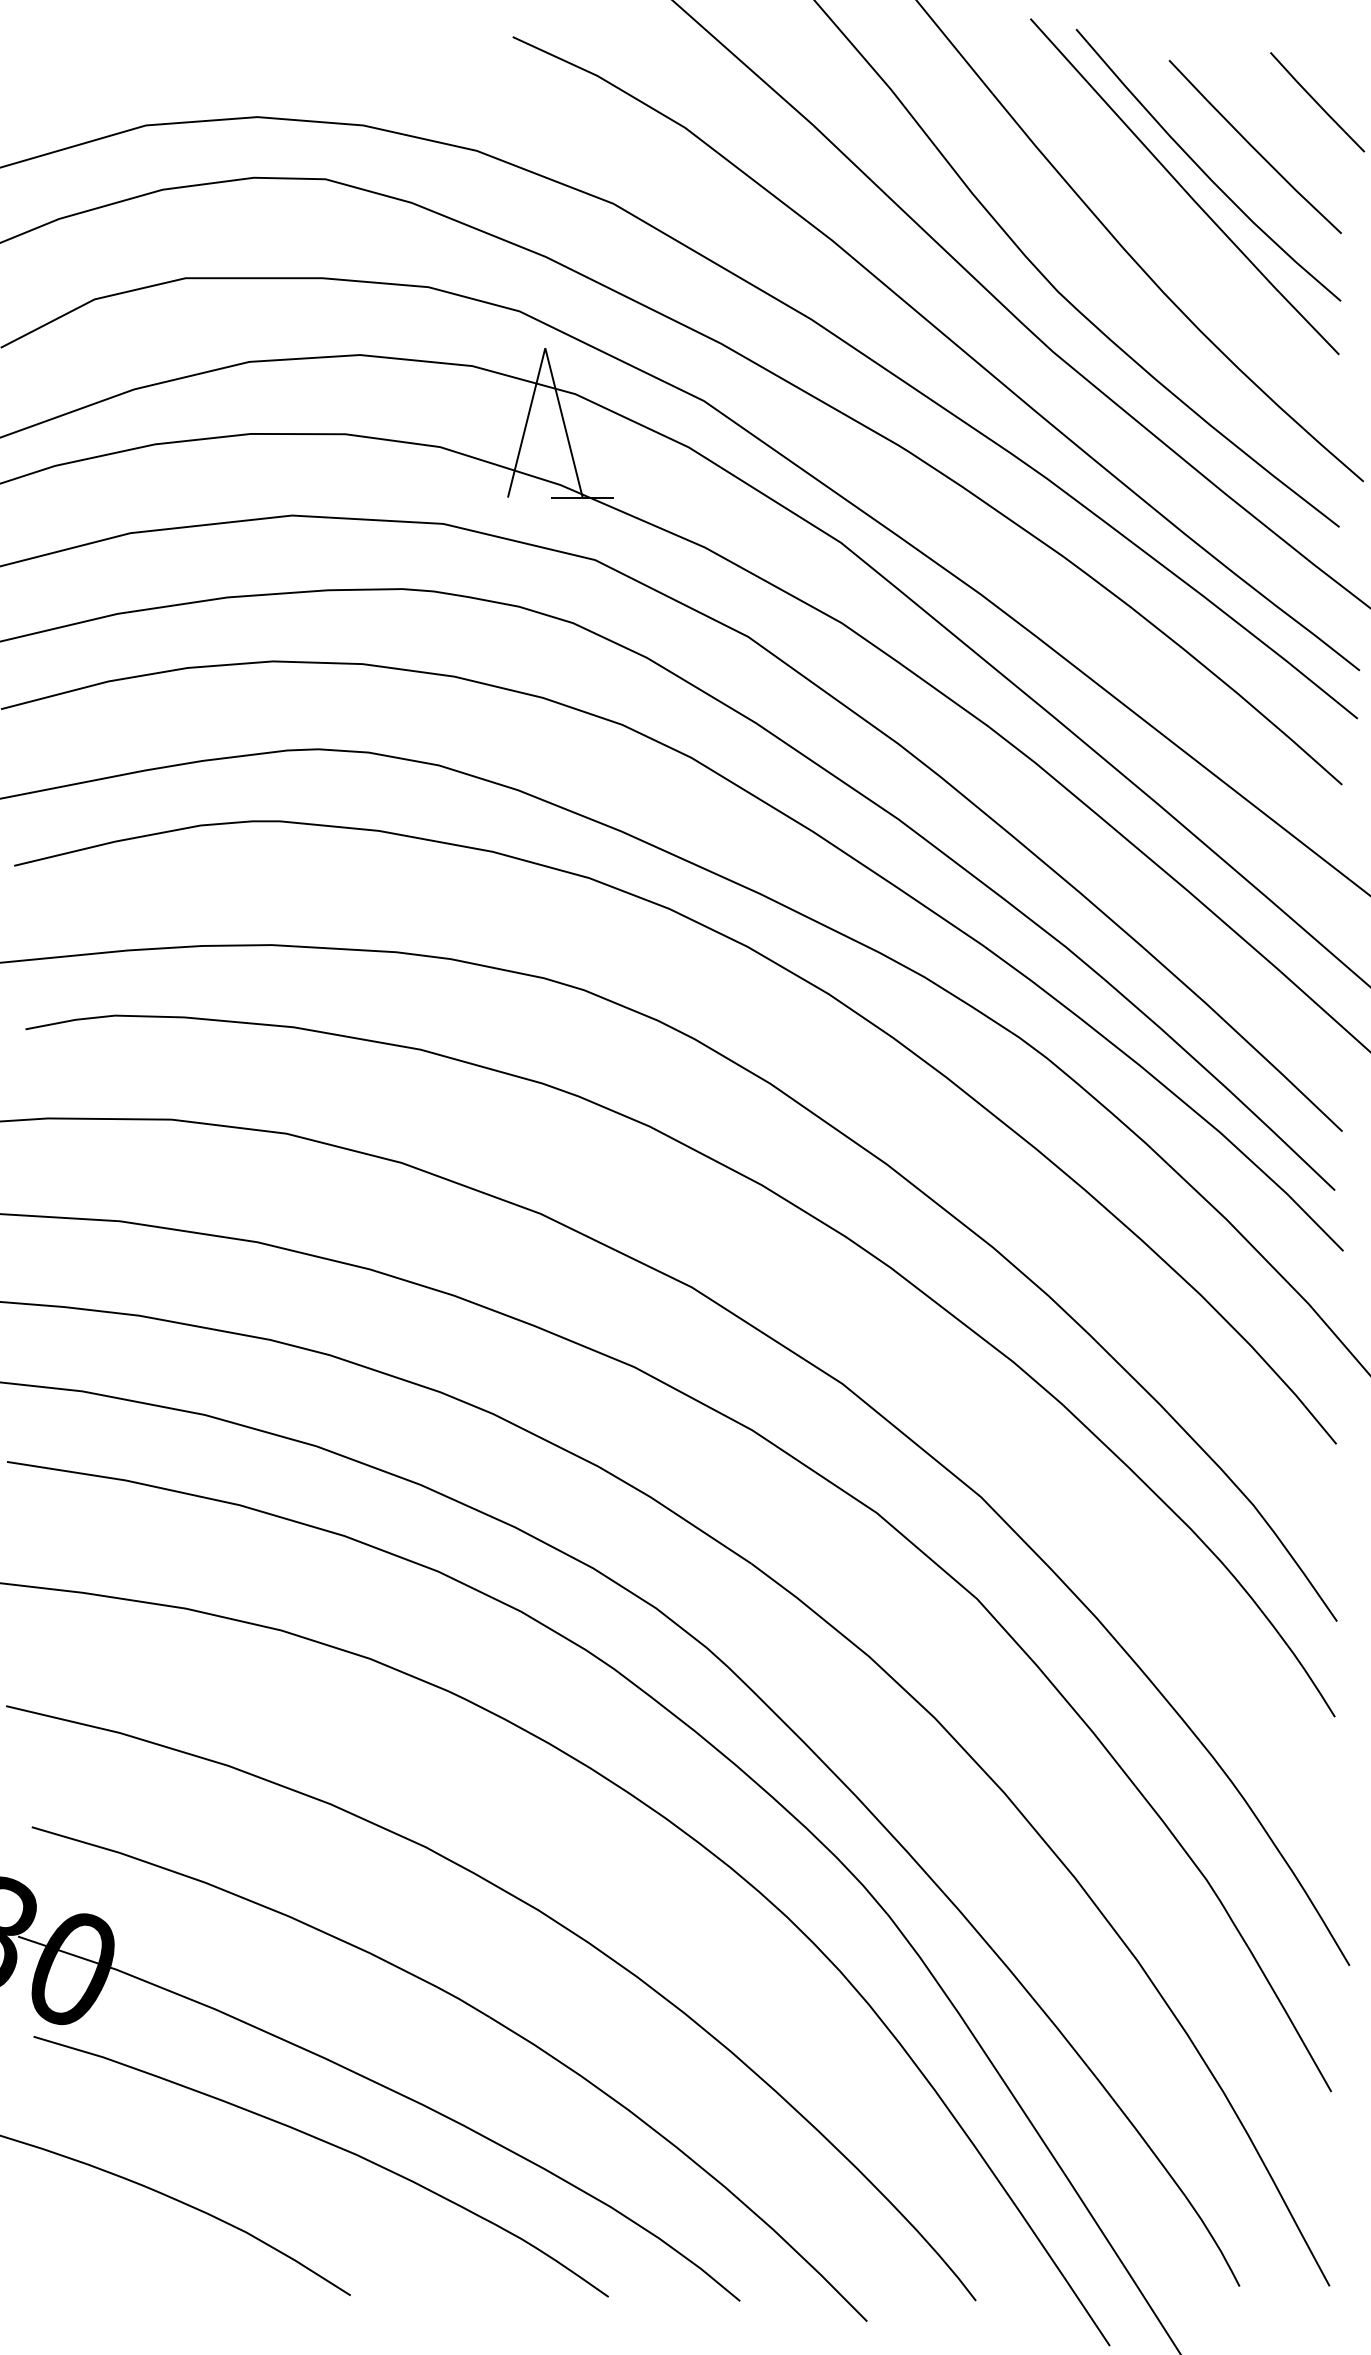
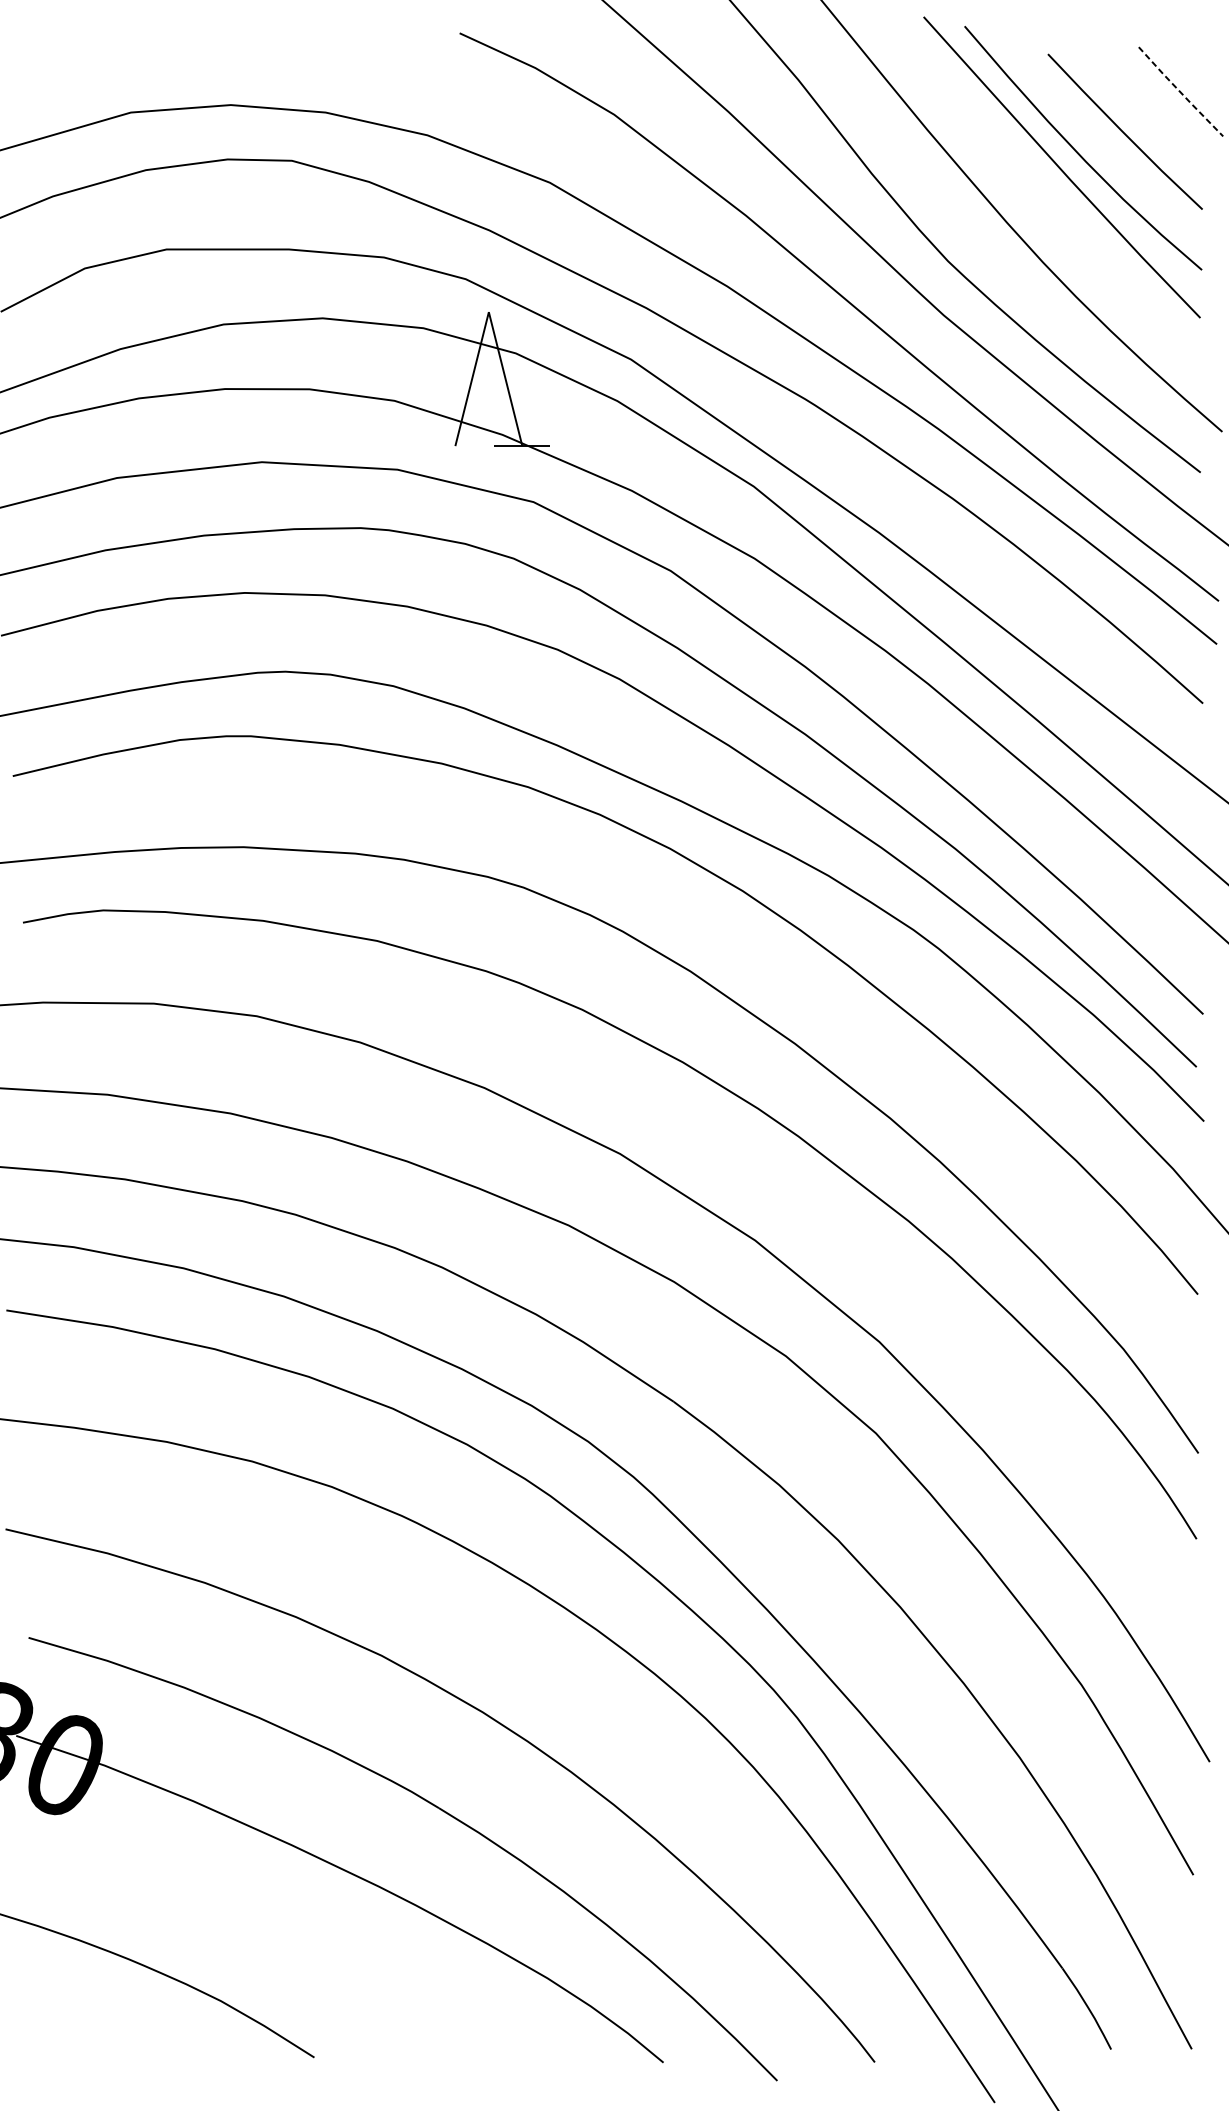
line: (1316, 102) -> (1180, 91), solid -> dashed
curve: (328, 2144) -> (294, 1922), removed

